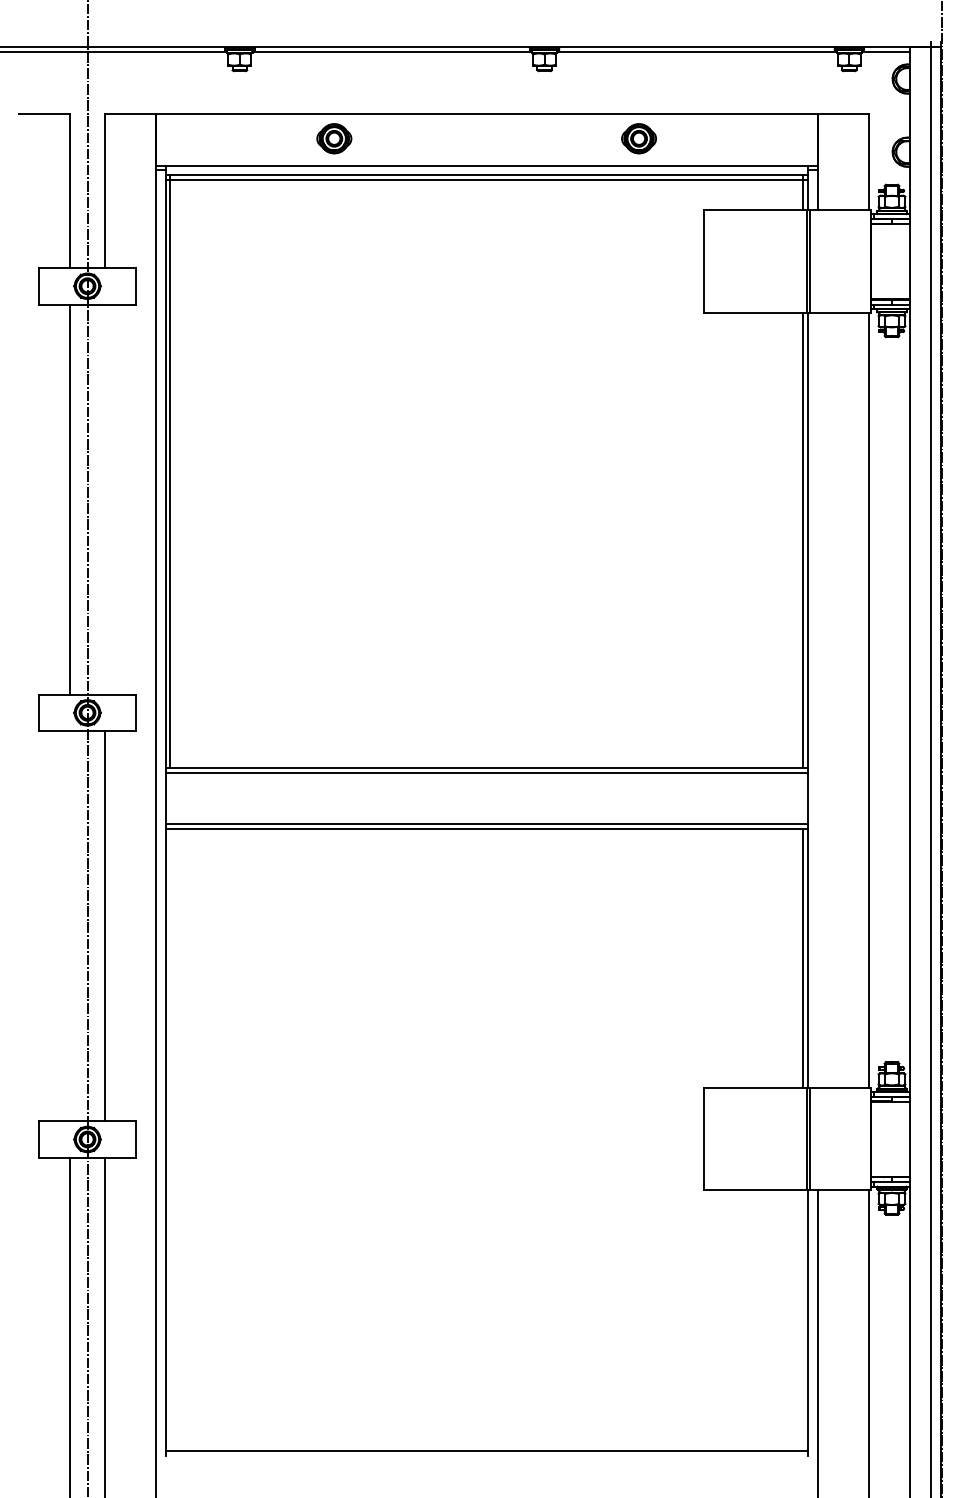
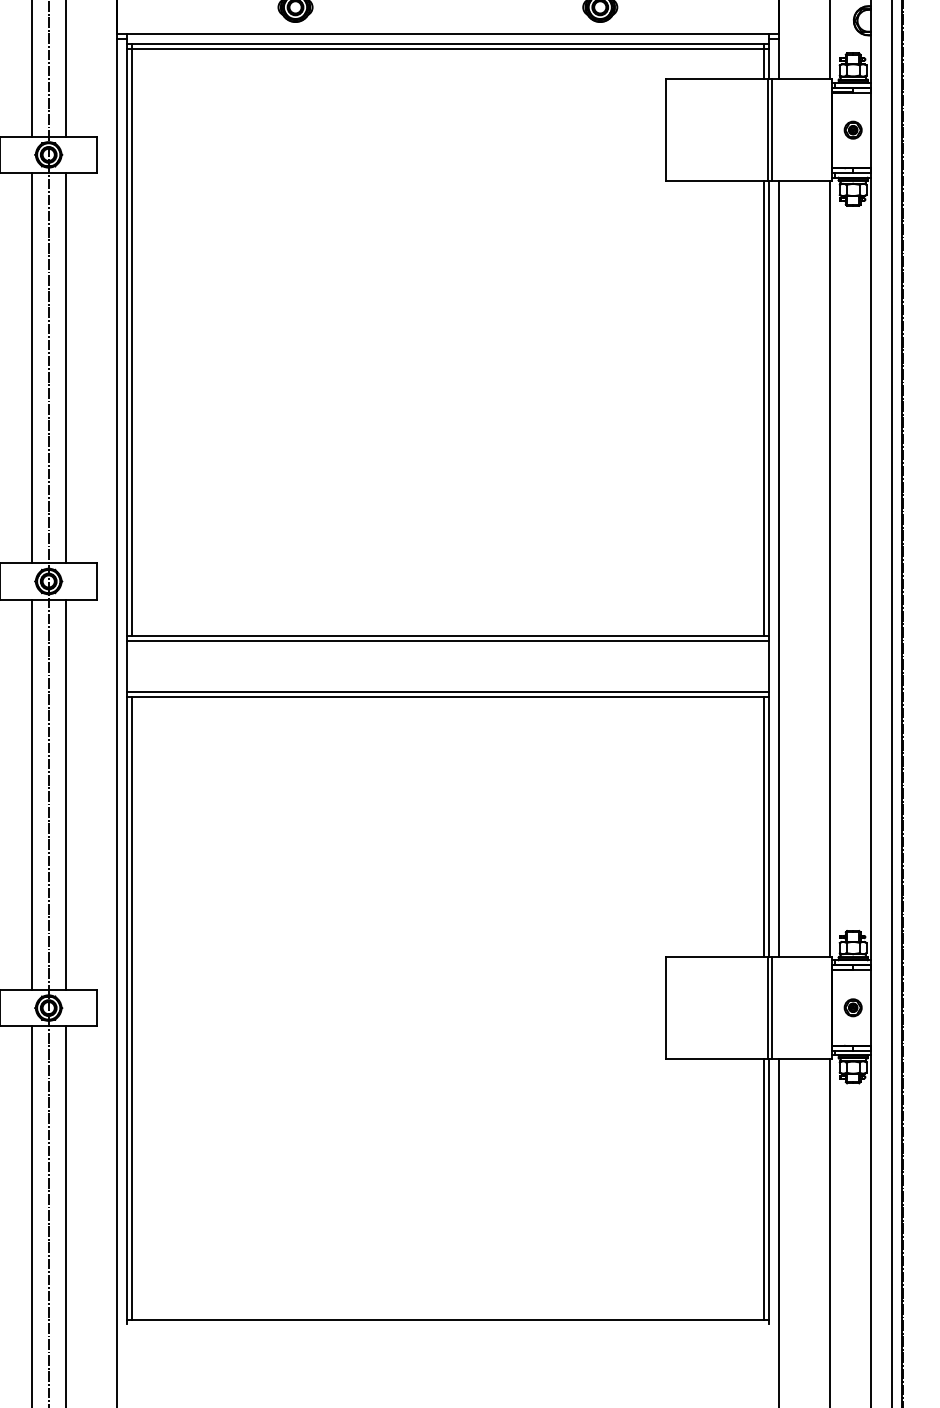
part: (891, 261) -> (852, 130), added
line: (104, 499) -> (65, 368), added
line: (817, 699) -> (778, 568), added
line: (70, 926) -> (31, 795), added
part: (891, 1138) -> (852, 1007), added
line: (170, 1139) -> (131, 1008), added
line: (803, 1320) -> (764, 1189), added

